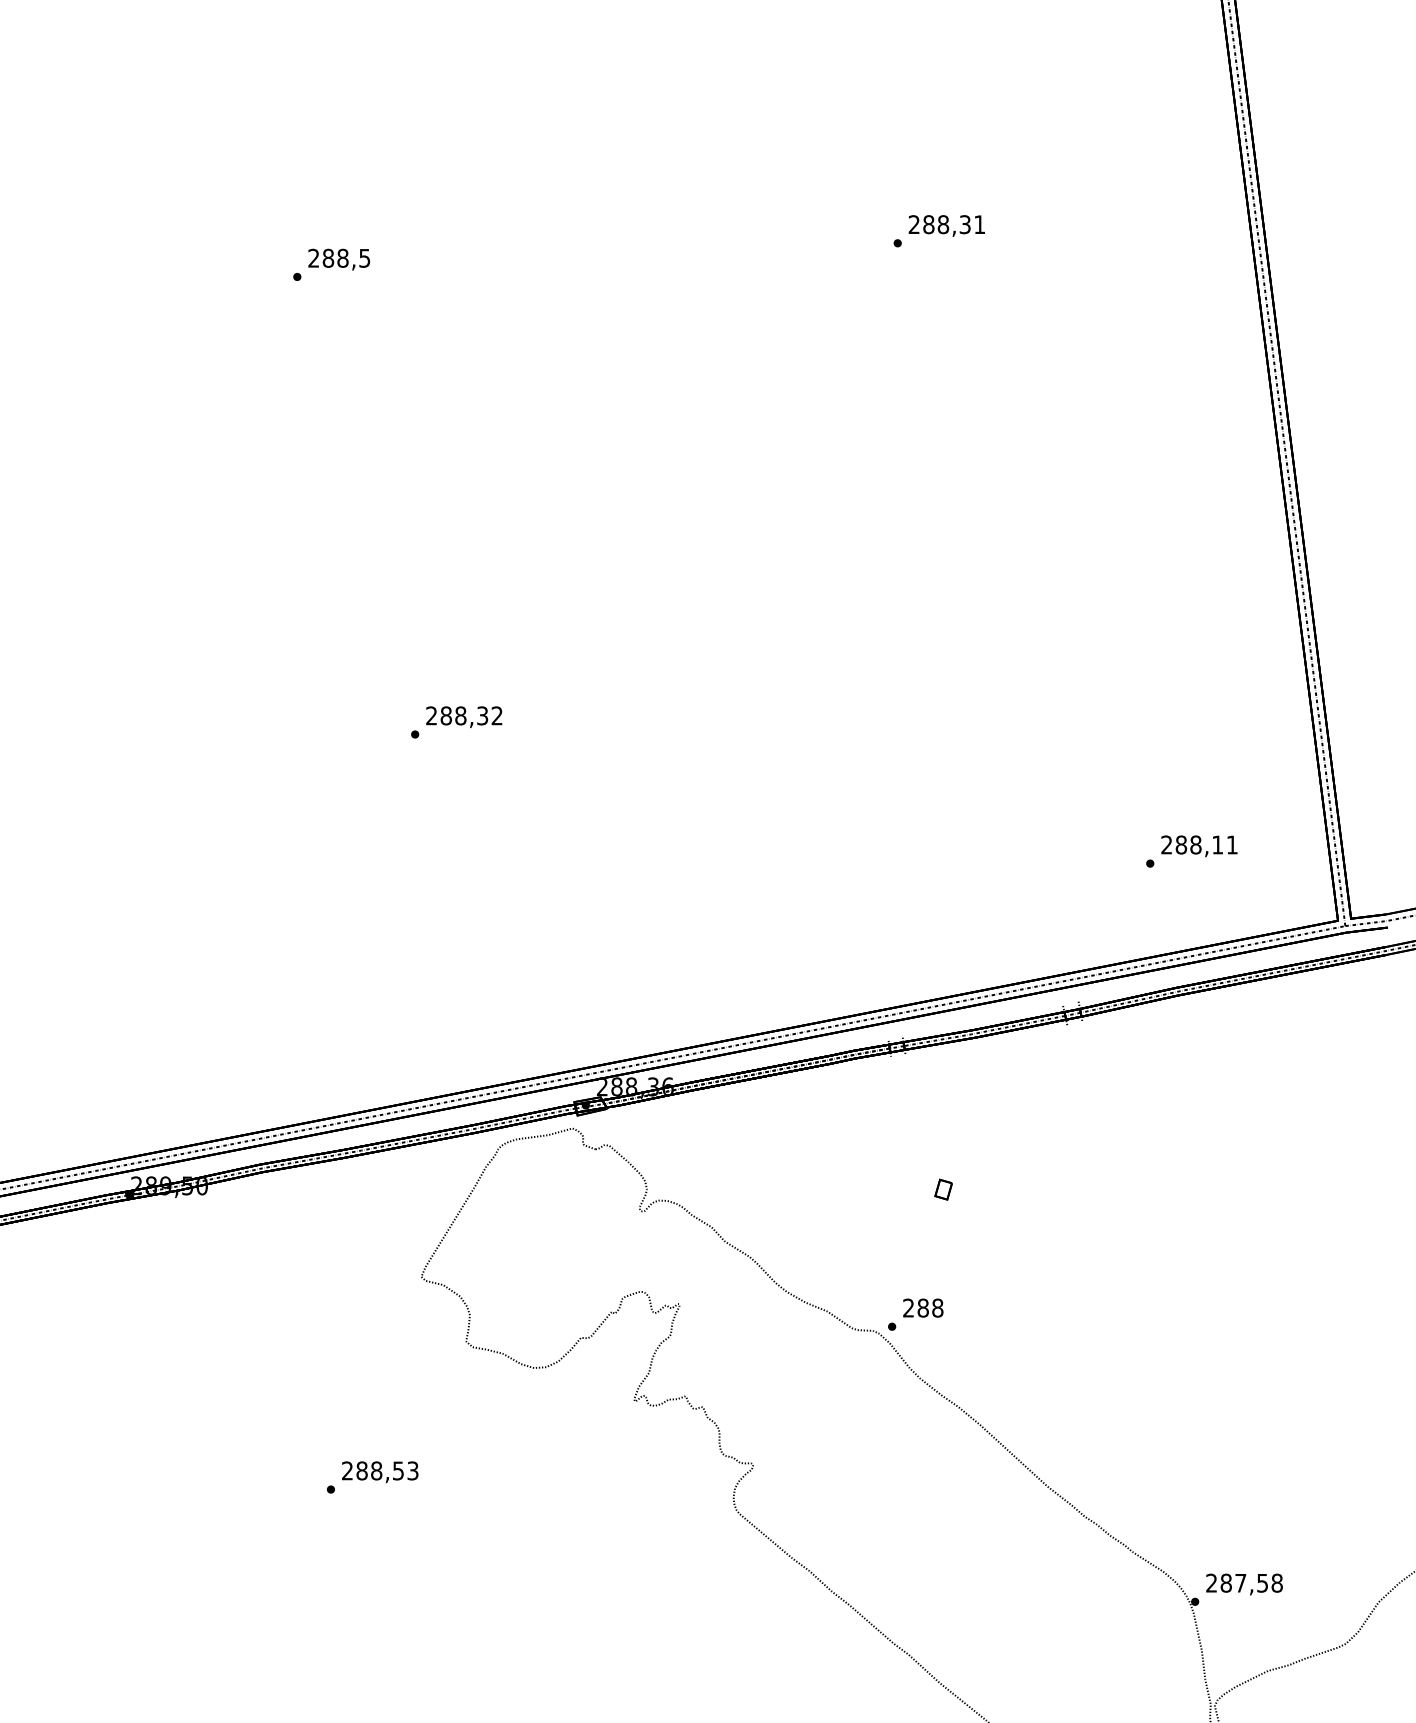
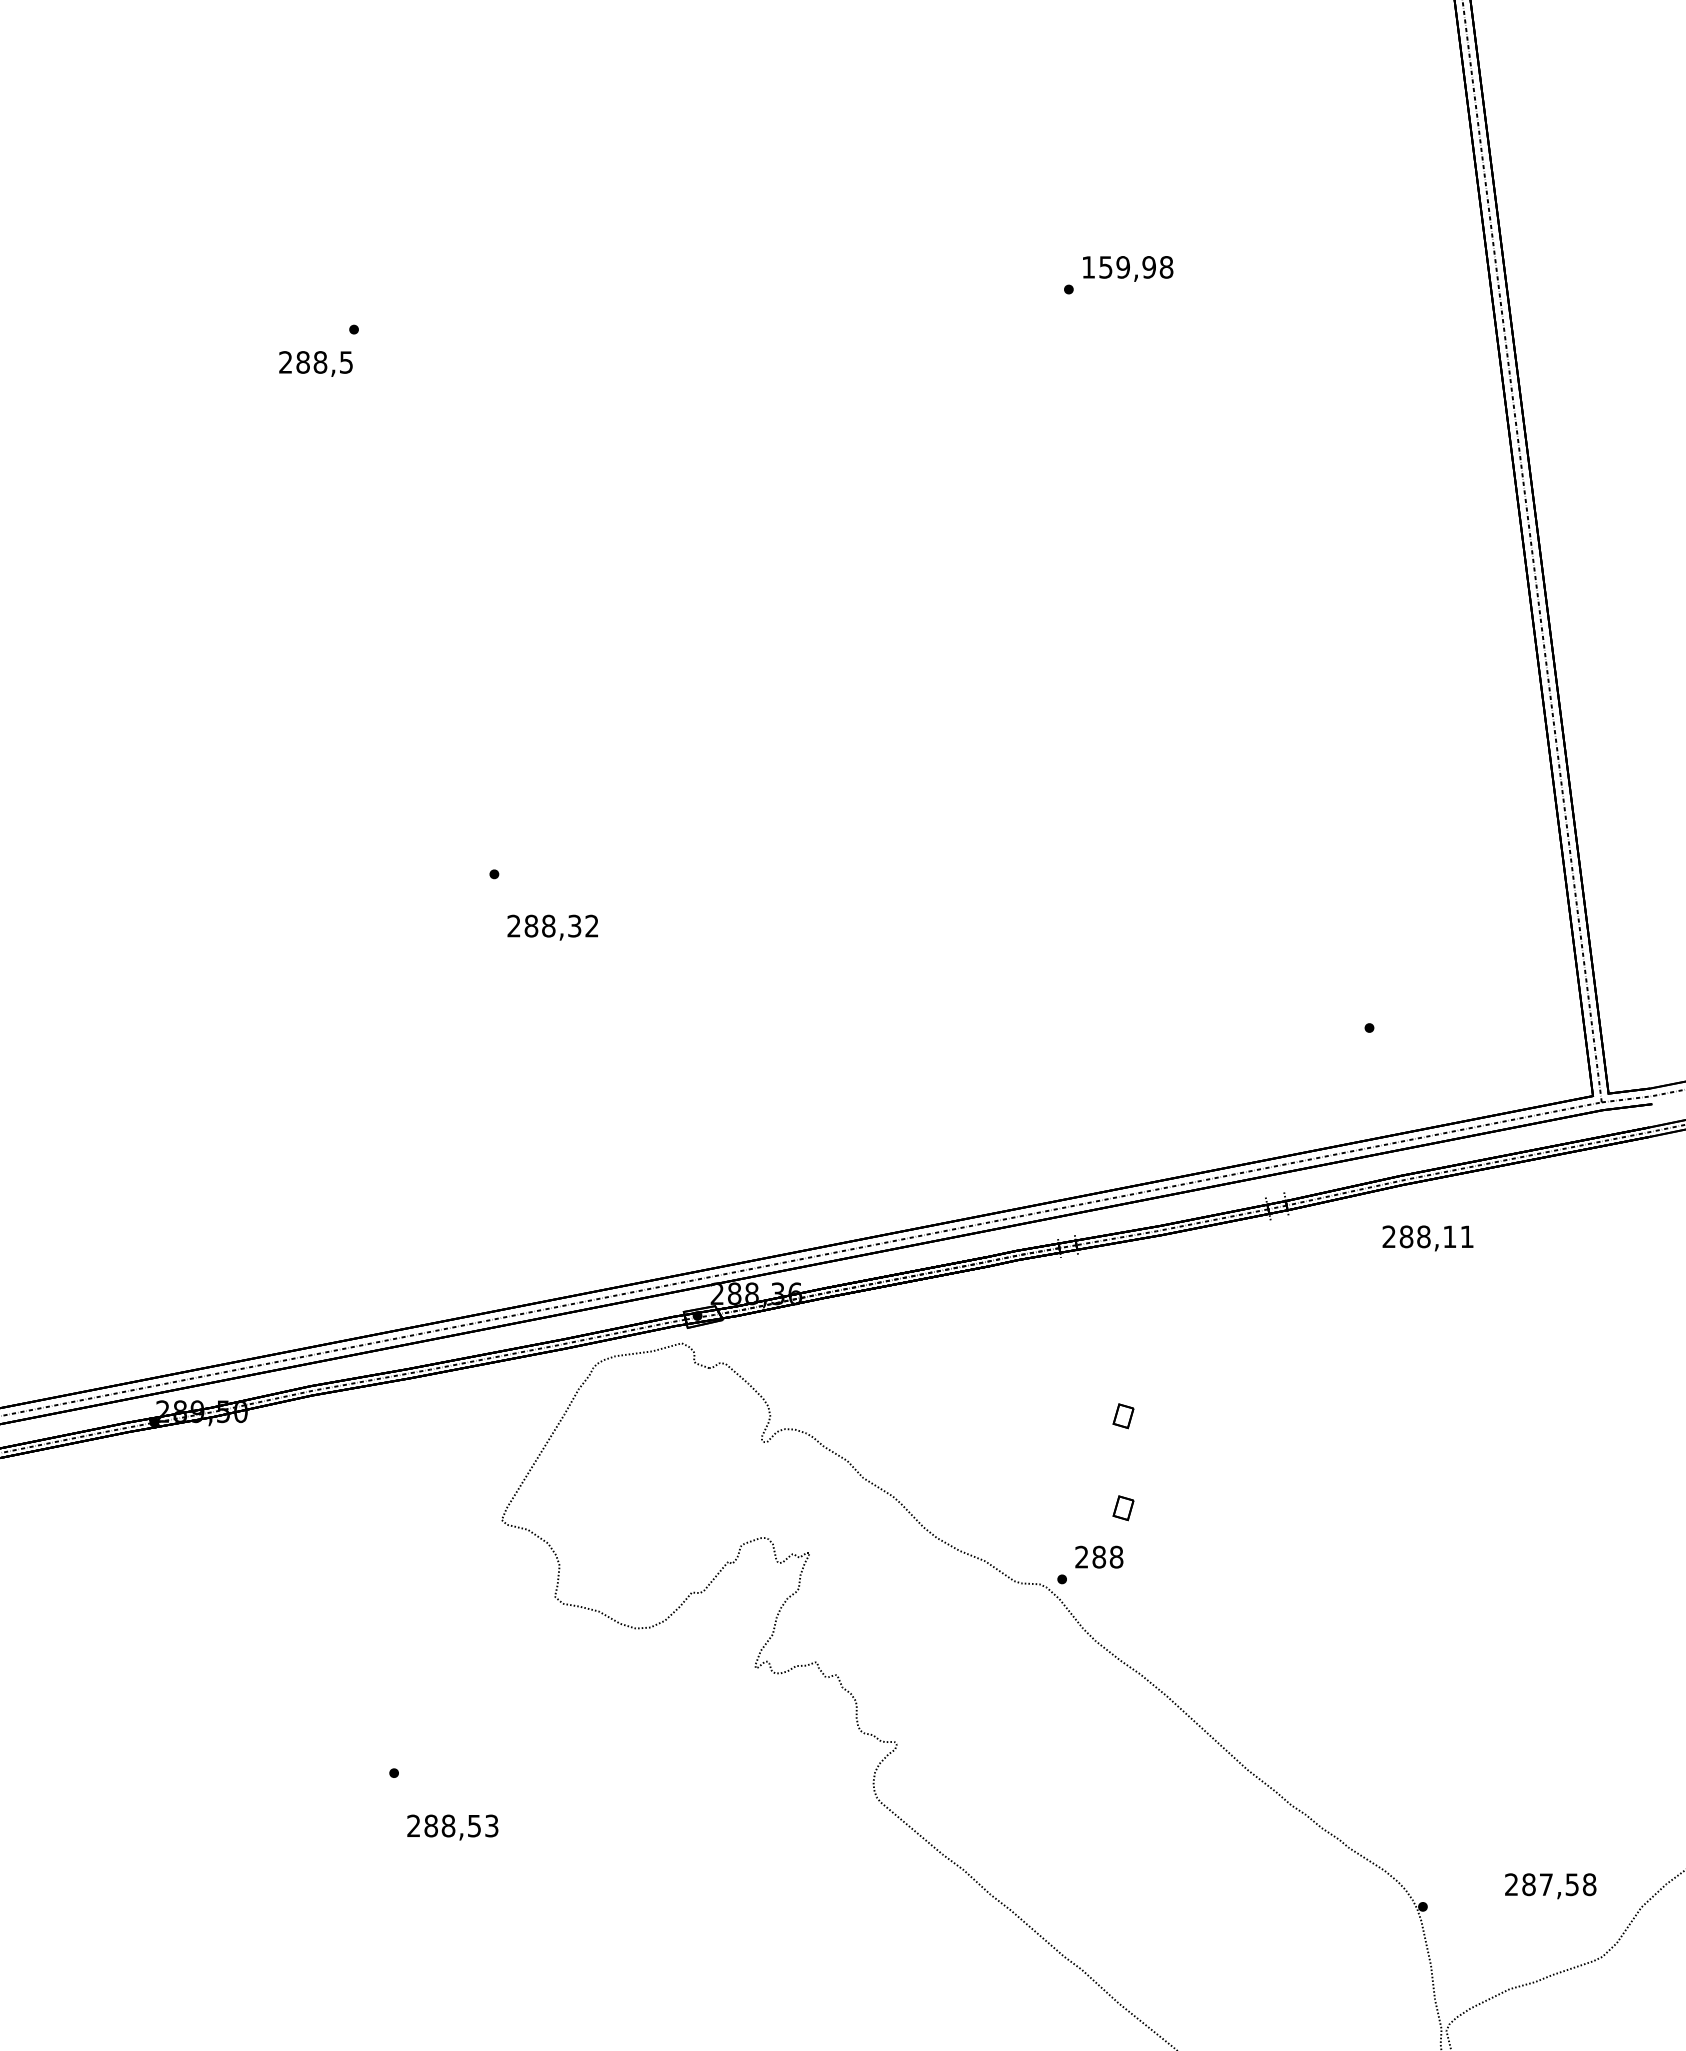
text: (946, 224) -> (1127, 267), 288,31 -> 159,98
text: (338, 259) -> (315, 363), moved
text: (463, 717) -> (552, 927), moved
text: (1198, 846) -> (1427, 1238), moved
part: (943, 1267) -> (1123, 1508), added
text: (379, 1472) -> (452, 1827), moved
text: (1244, 1584) -> (1550, 1886), moved

